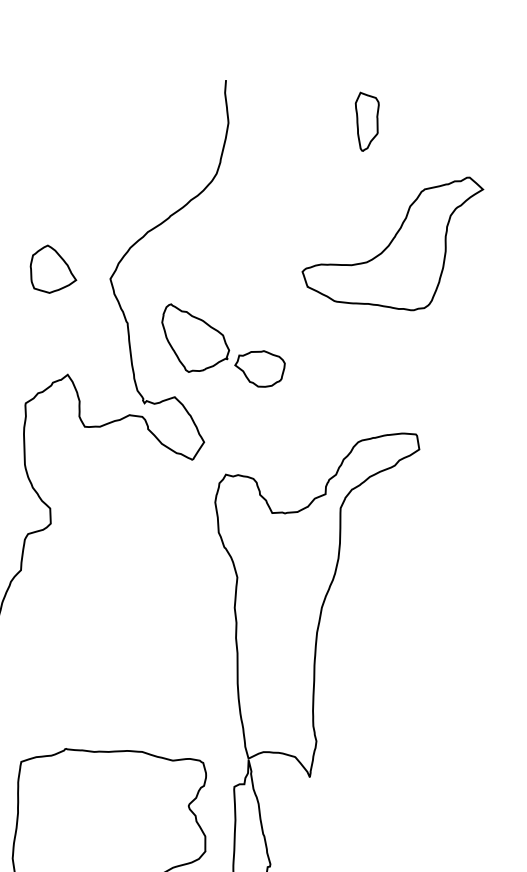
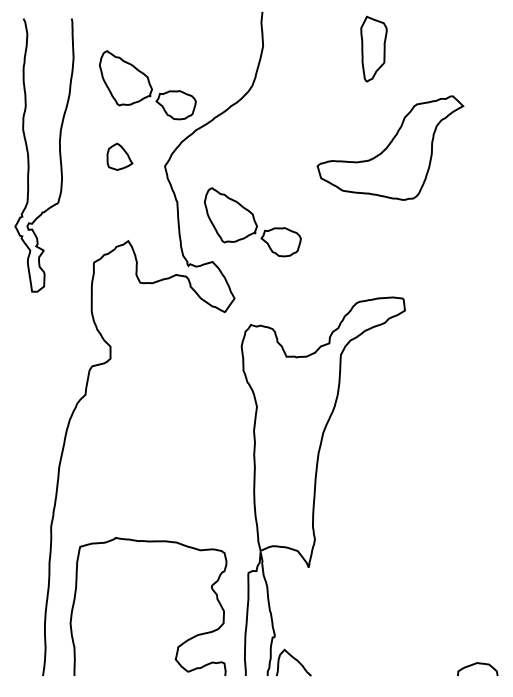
part: (367, 121) -> (373, 48), size x1.4
part: (84, 178) -> (147, 85), added
part: (52, 268) -> (119, 156), size x0.7

